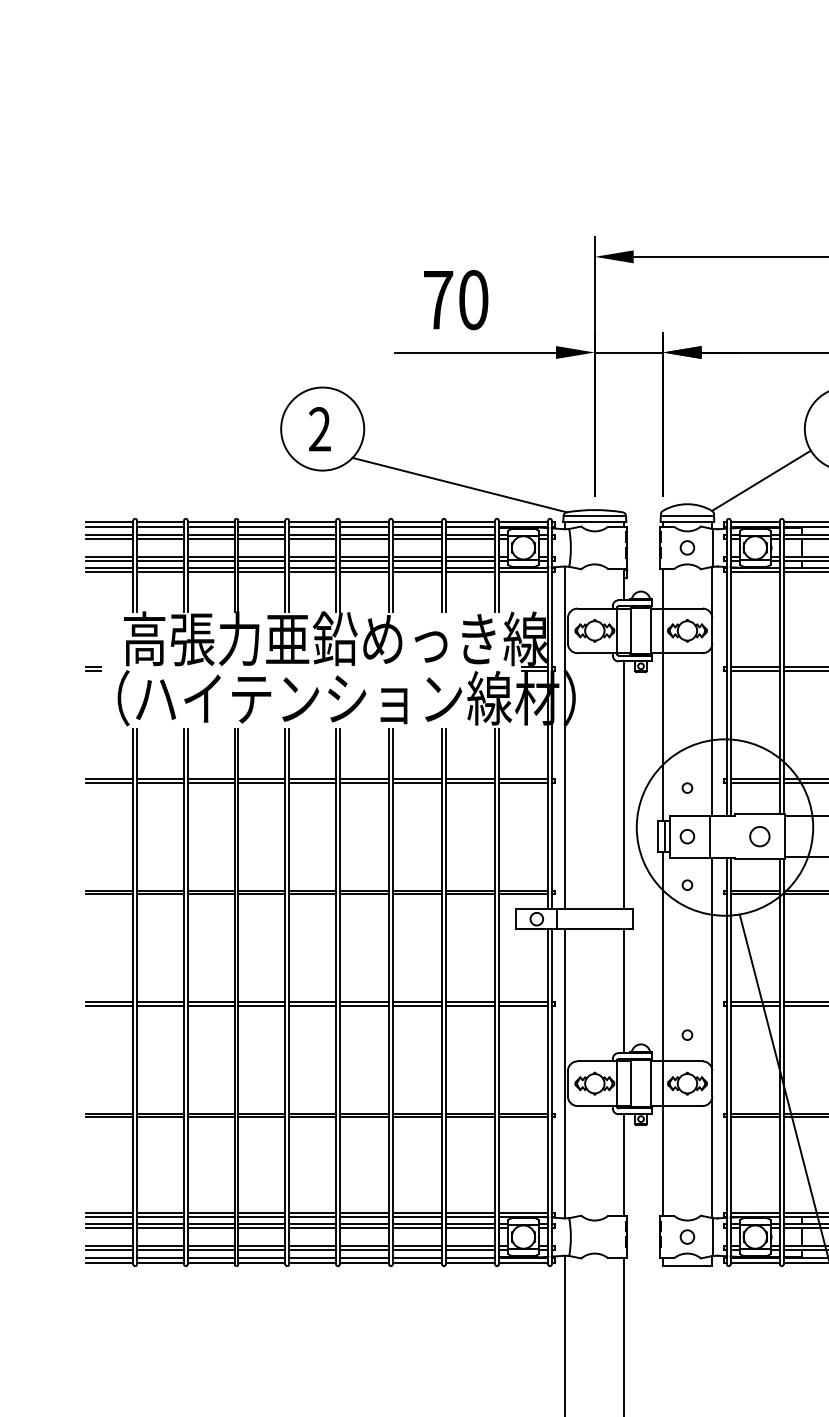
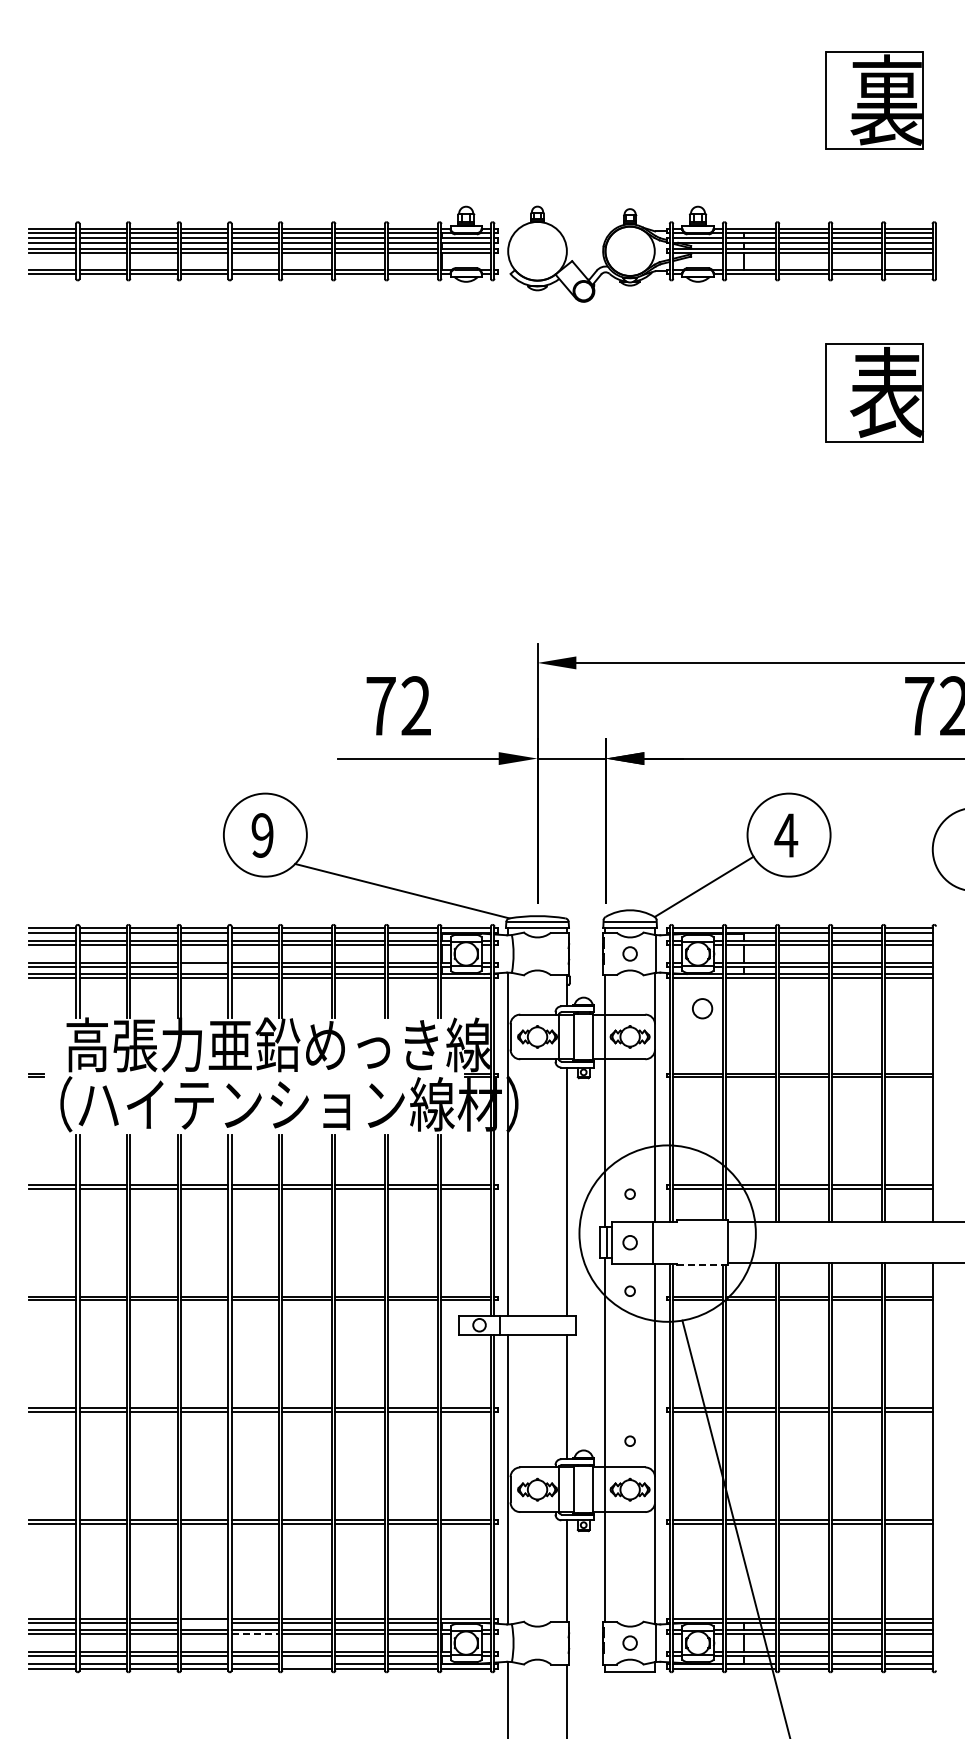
text: (472, 300) -> (415, 706), 70 -> 72
text: (319, 429) -> (262, 835), 2 -> 9
line: (261, 561) -> (204, 967), removed
circle: (759, 836) -> (702, 1008), moved
line: (760, 859) -> (703, 1265), solid -> dashed
line: (261, 1217) -> (204, 1623), removed
line: (312, 1228) -> (255, 1634), solid -> dashed
line: (363, 1258) -> (306, 1664), removed

